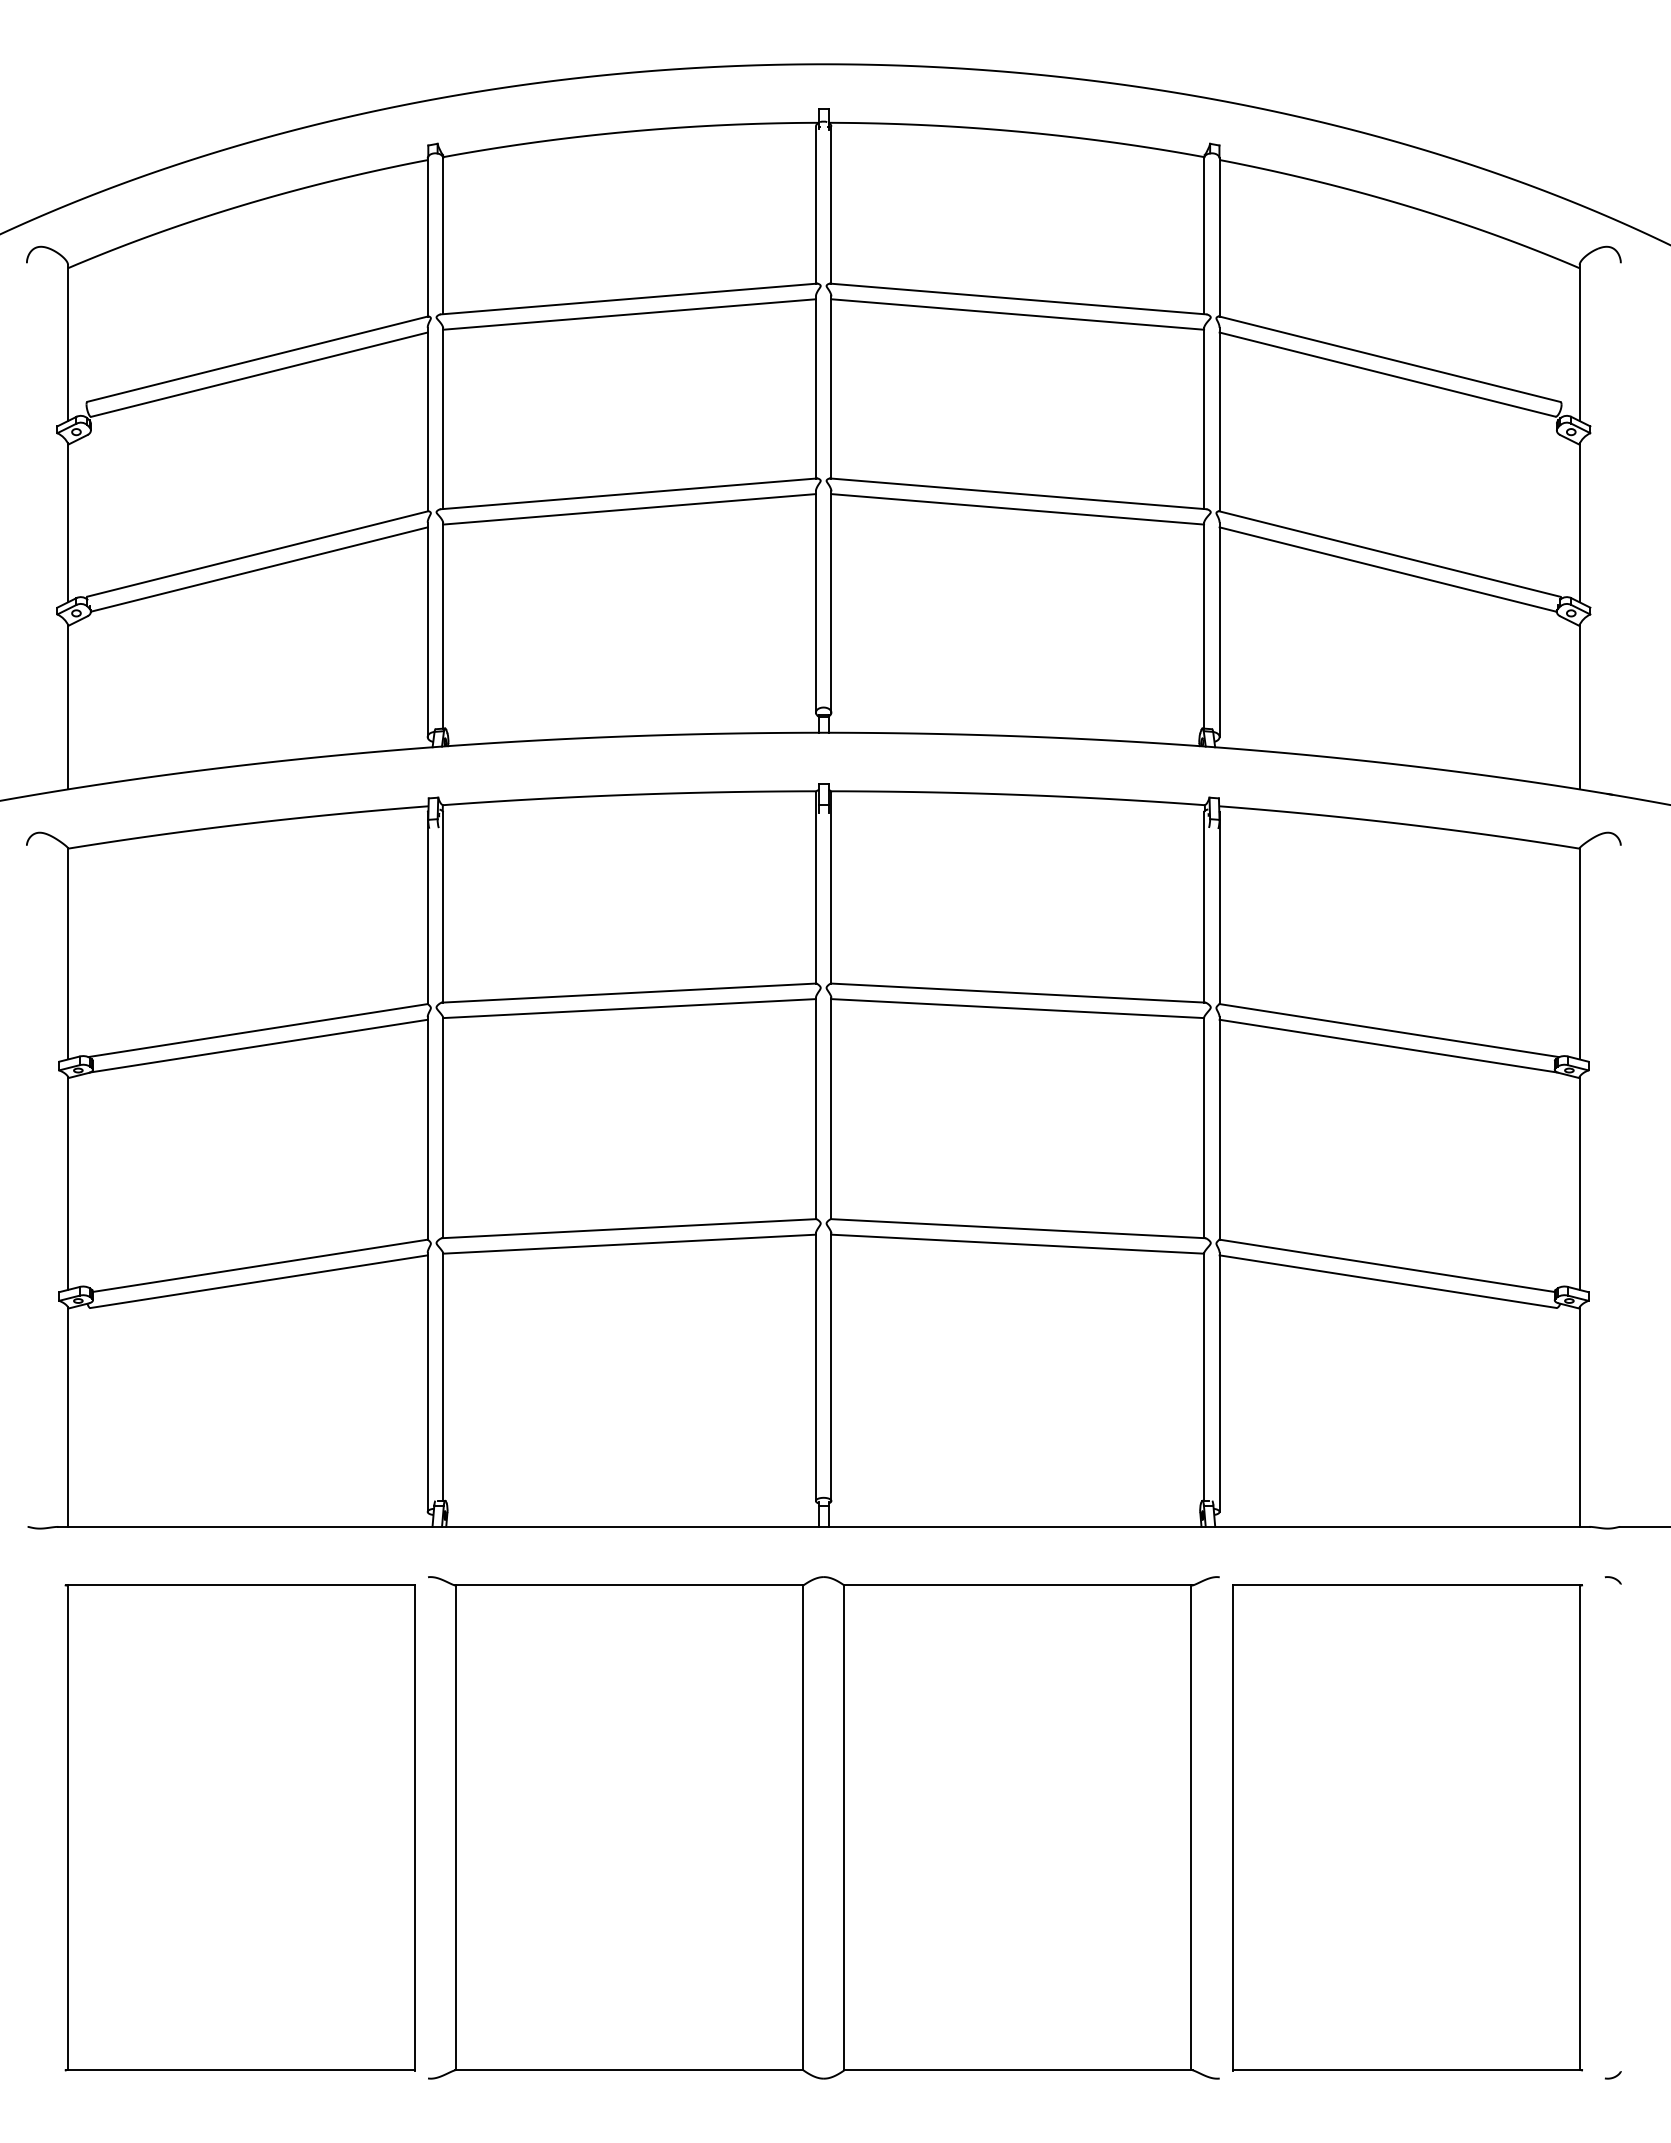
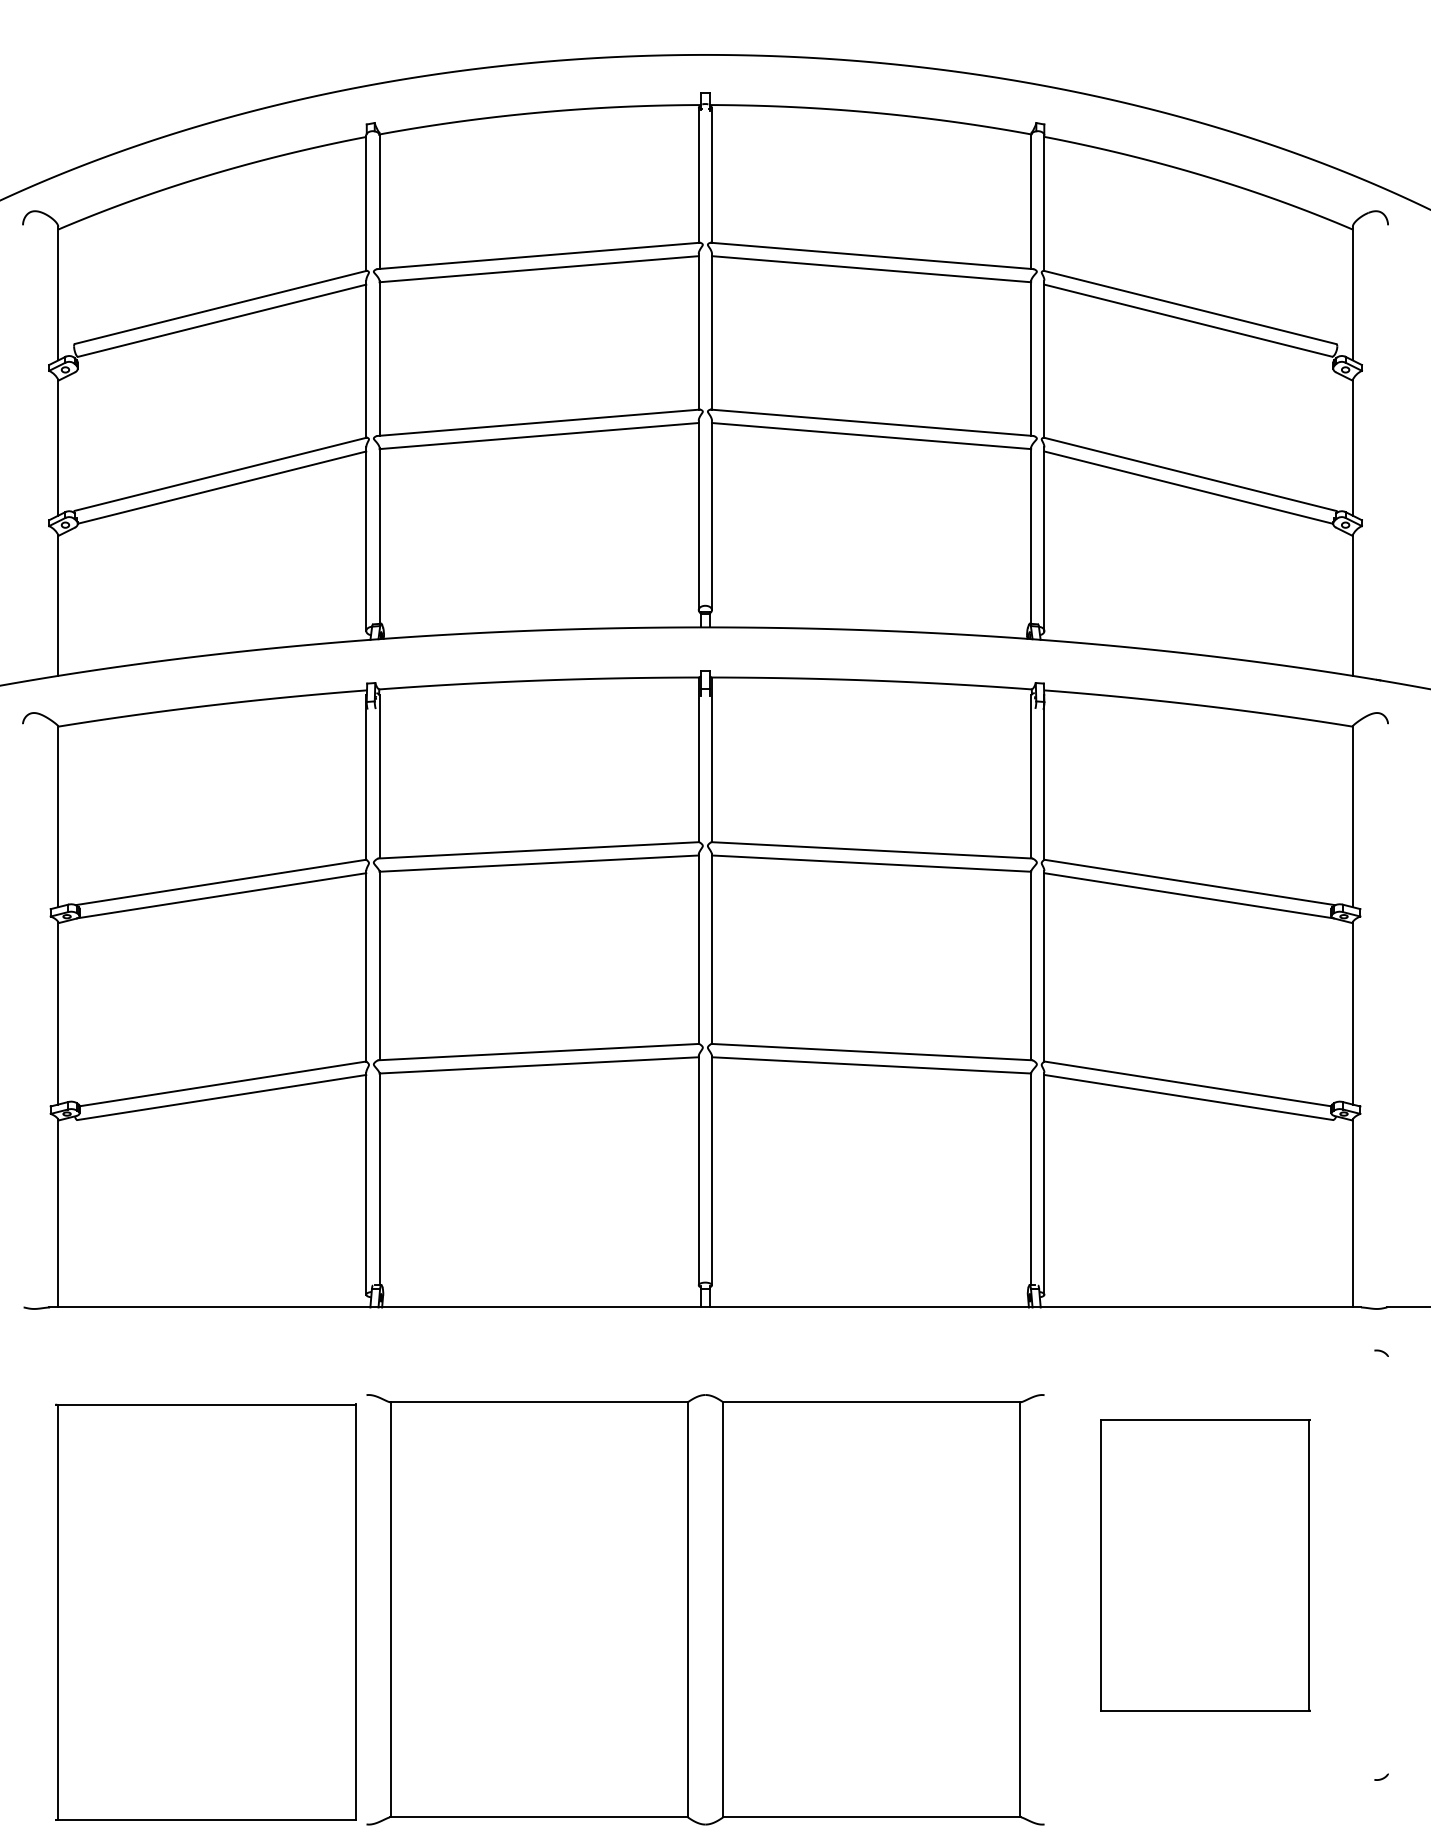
part: (239, 1827) -> (205, 1612), moved
part: (823, 1827) -> (705, 1609), moved
part: (1407, 1827) -> (1205, 1564), size x0.7

